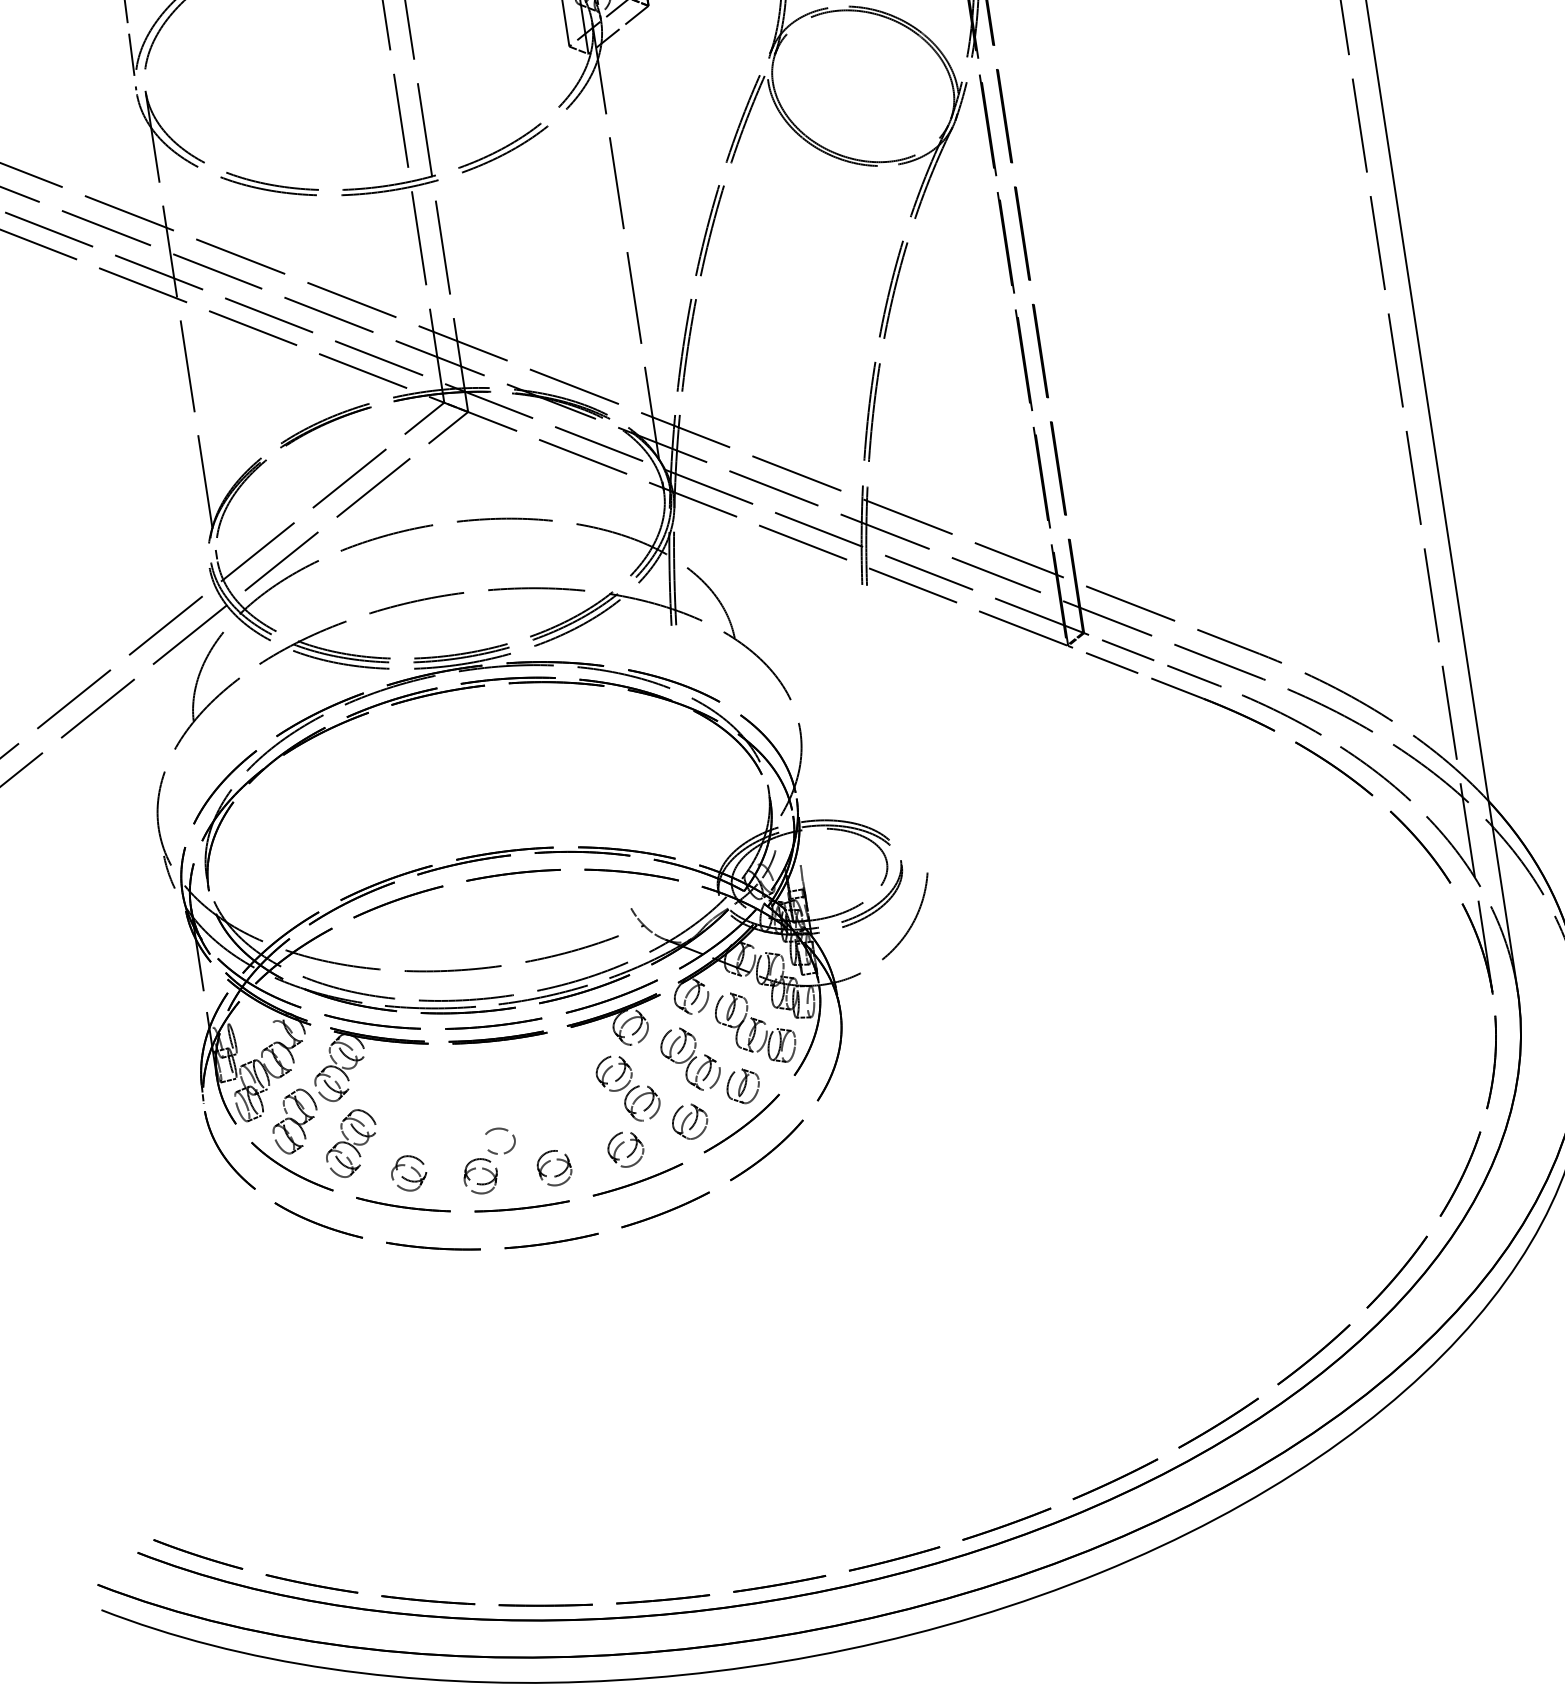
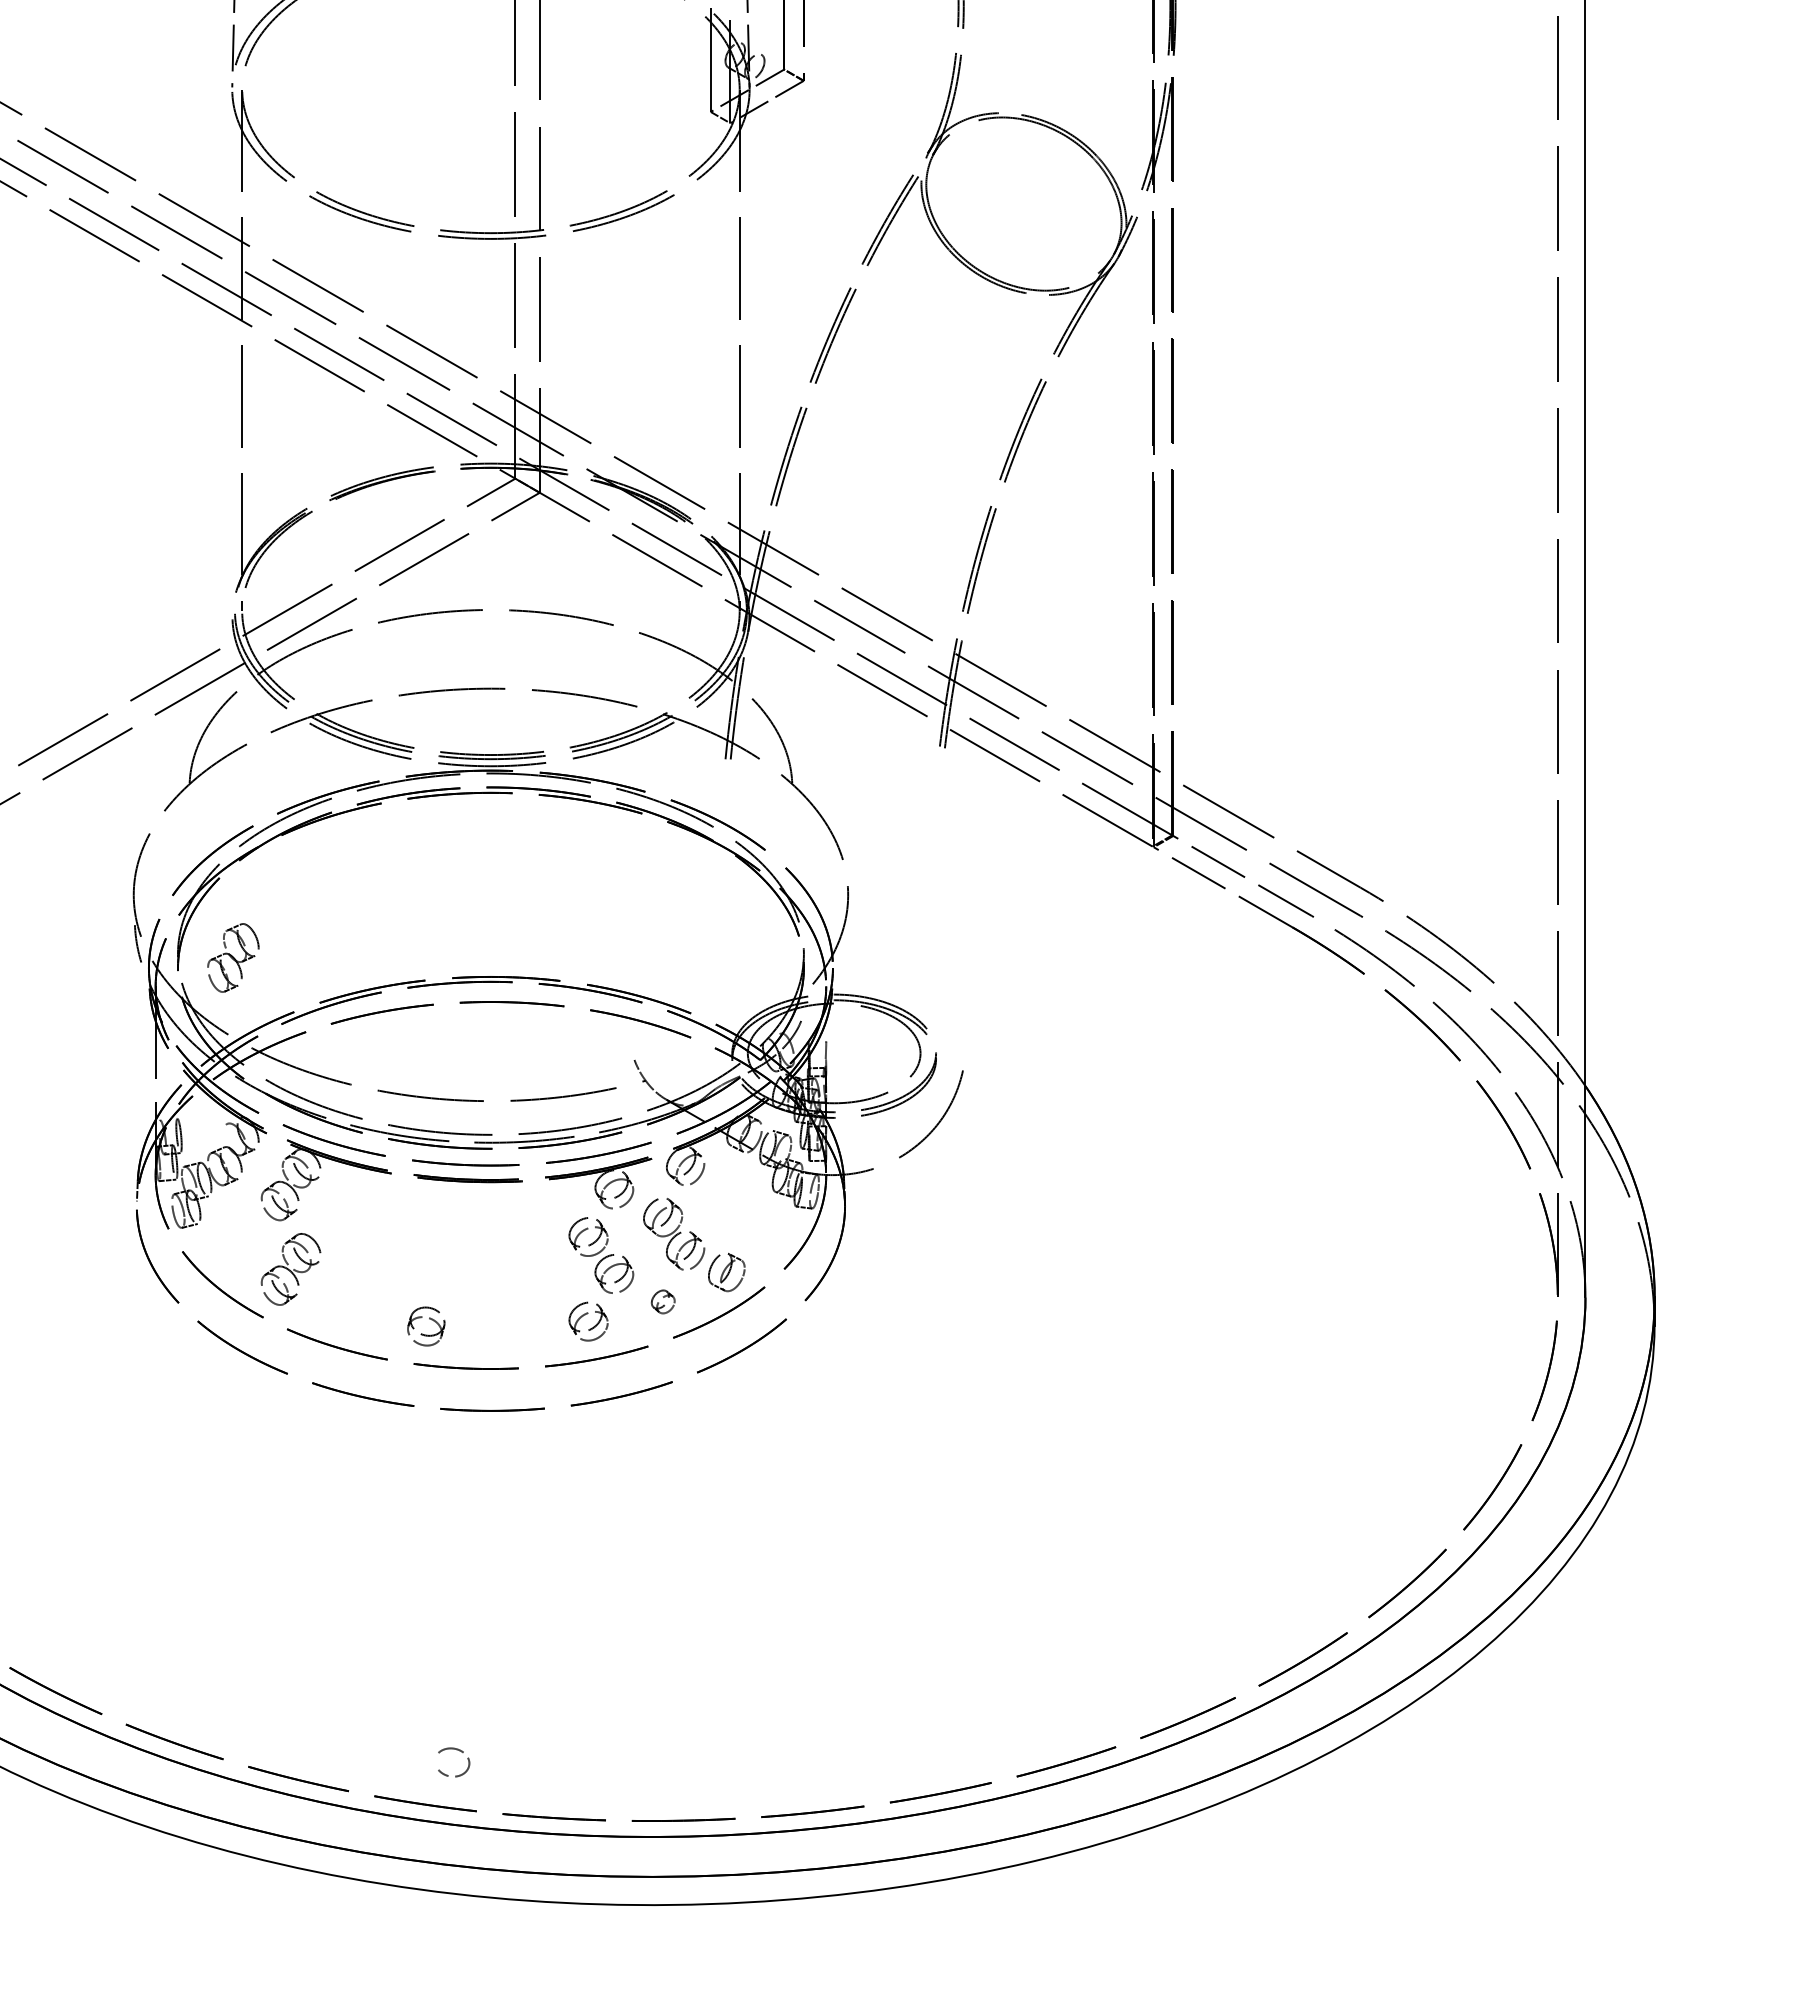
part: (755, 1027) -> (750, 1210), removed
part: (295, 1121) -> (233, 957), moved
part: (690, 1121) -> (663, 1301), size x0.6
curve: (504, 1130) -> (459, 1751), moved
part: (550, 1161) -> (504, 1322), removed
part: (407, 1179) -> (346, 1317), removed

